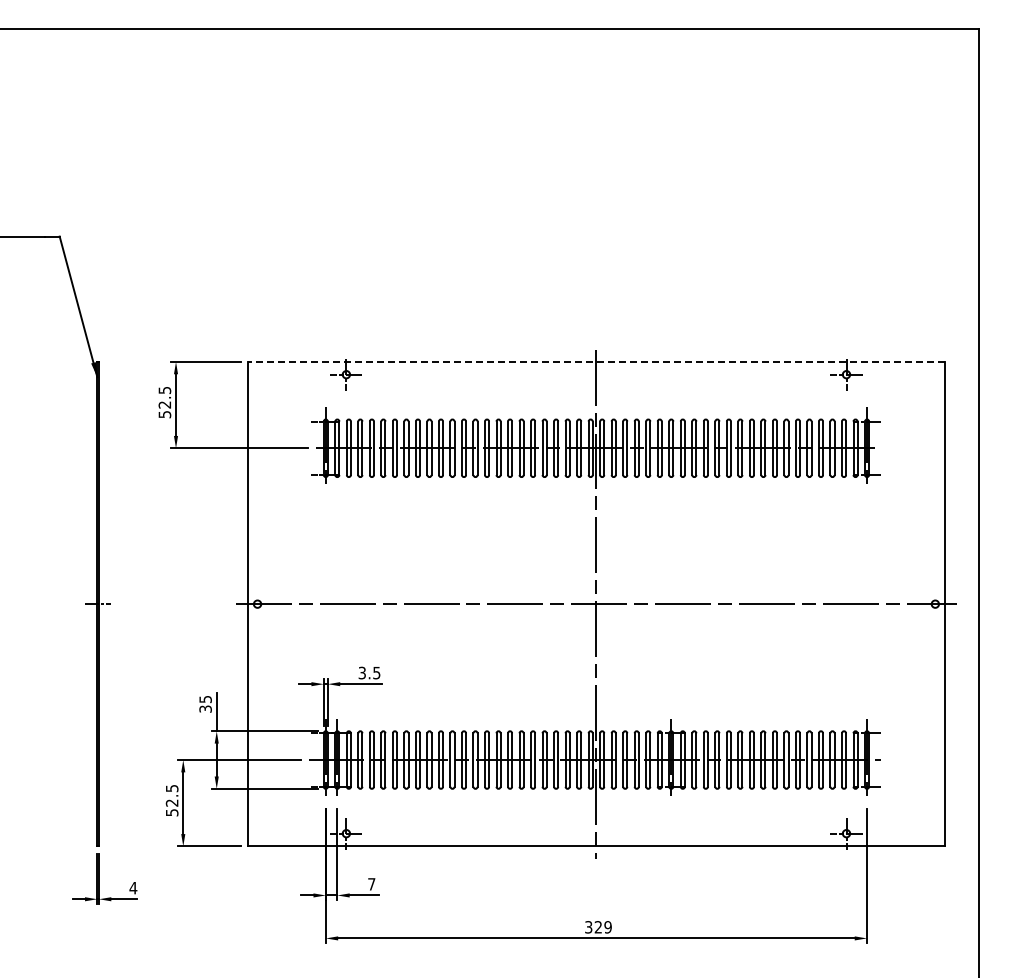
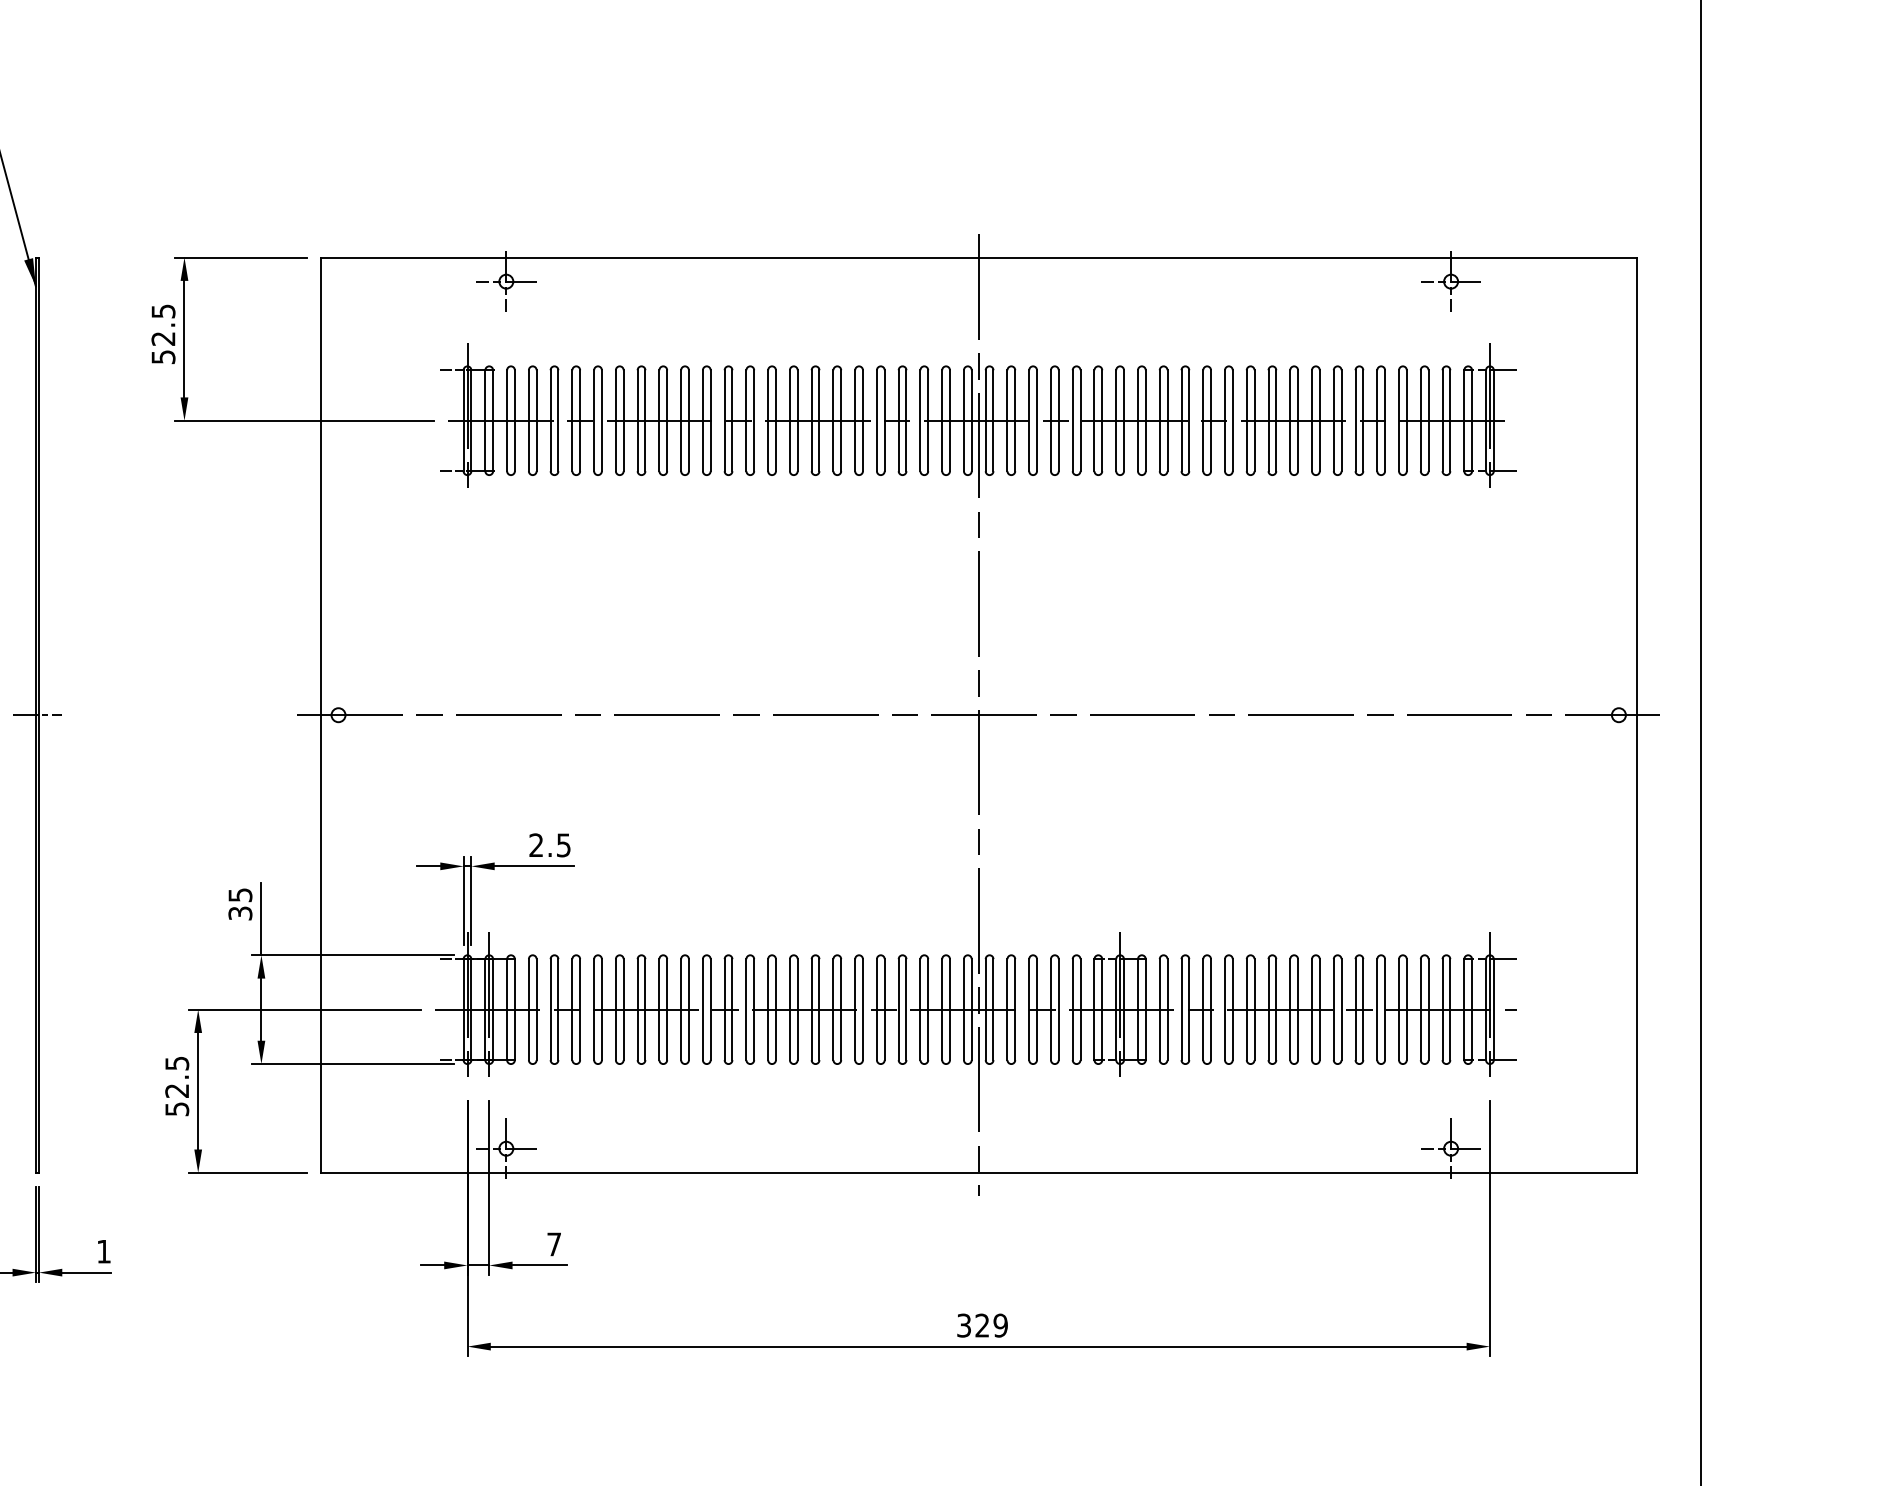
line: (595, 361) -> (976, 256), dashed -> solid
text: (361, 673) -> (534, 846), 3.5 -> 2.5
text: (133, 888) -> (104, 1252), 4 -> 1

